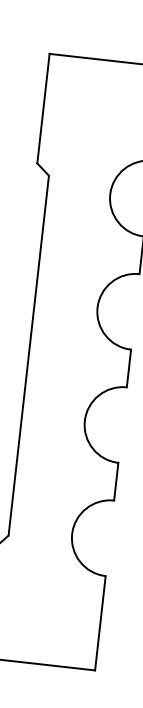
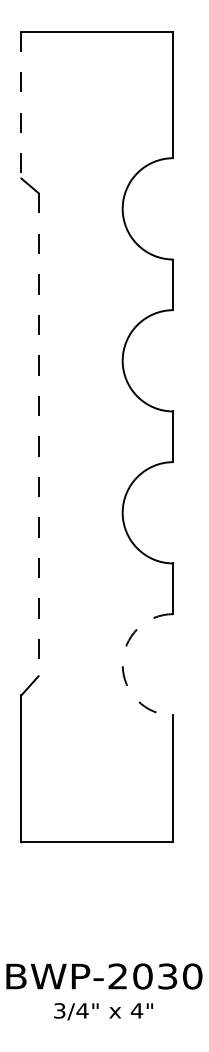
line: (43, 109) -> (21, 105), solid -> dashed
line: (28, 355) -> (38, 434), solid -> dashed
arc: (72, 533) -> (122, 664), solid -> dashed

